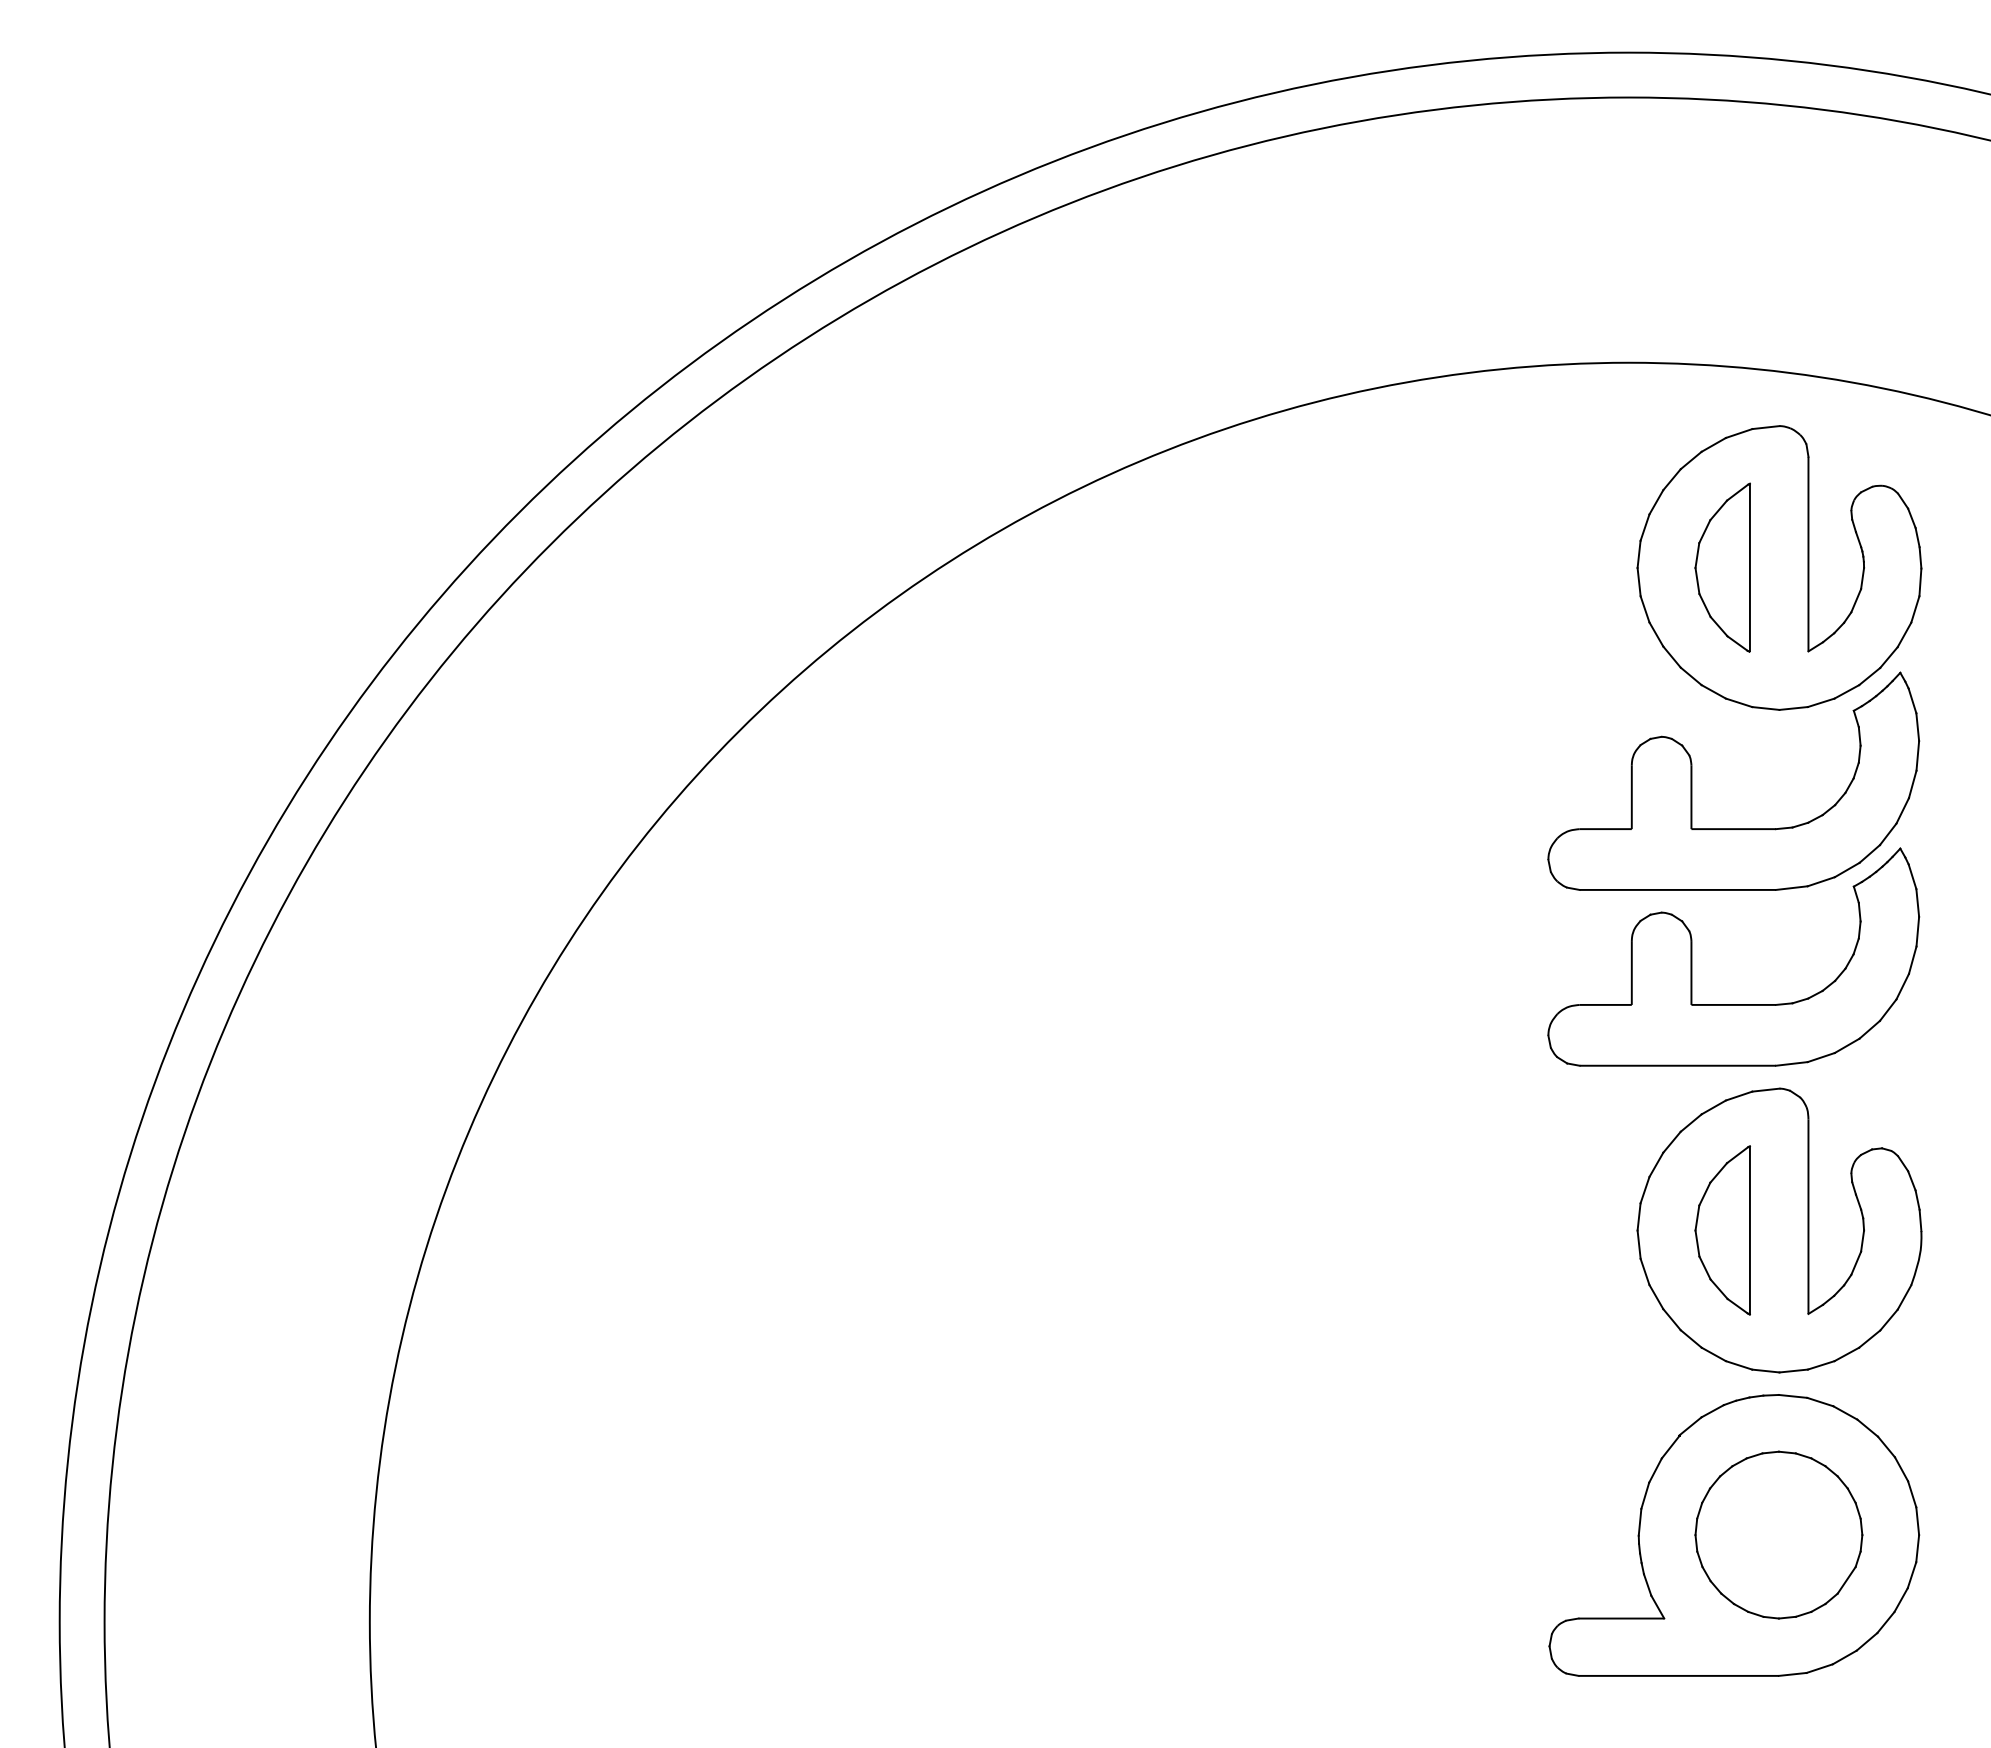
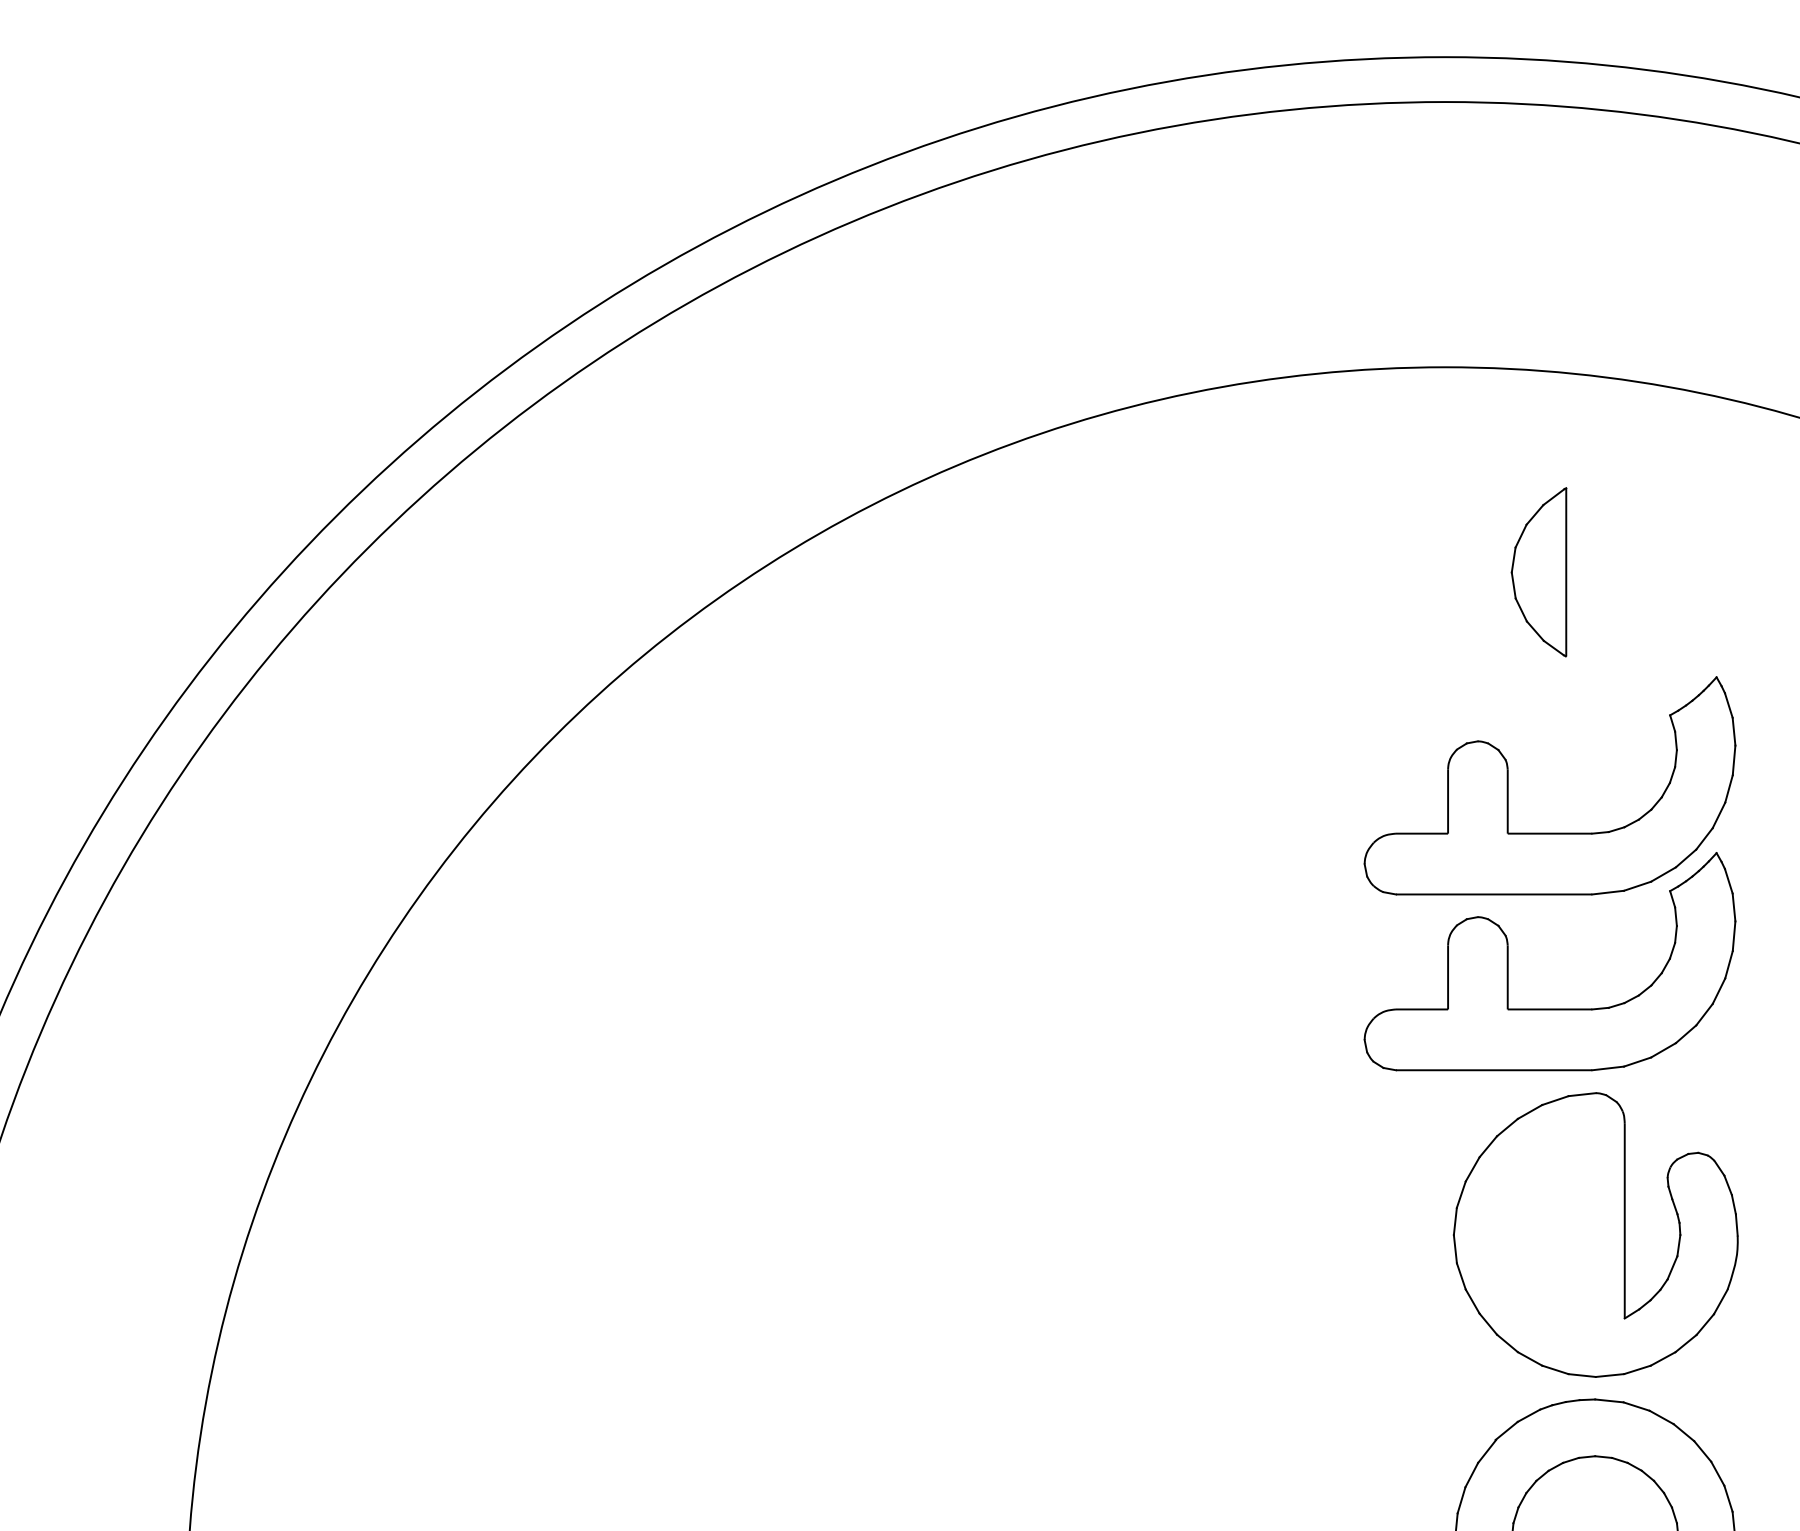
part: (1779, 567) -> (1595, 572), removed
part: (1722, 1230) -> (1538, 1235), removed

